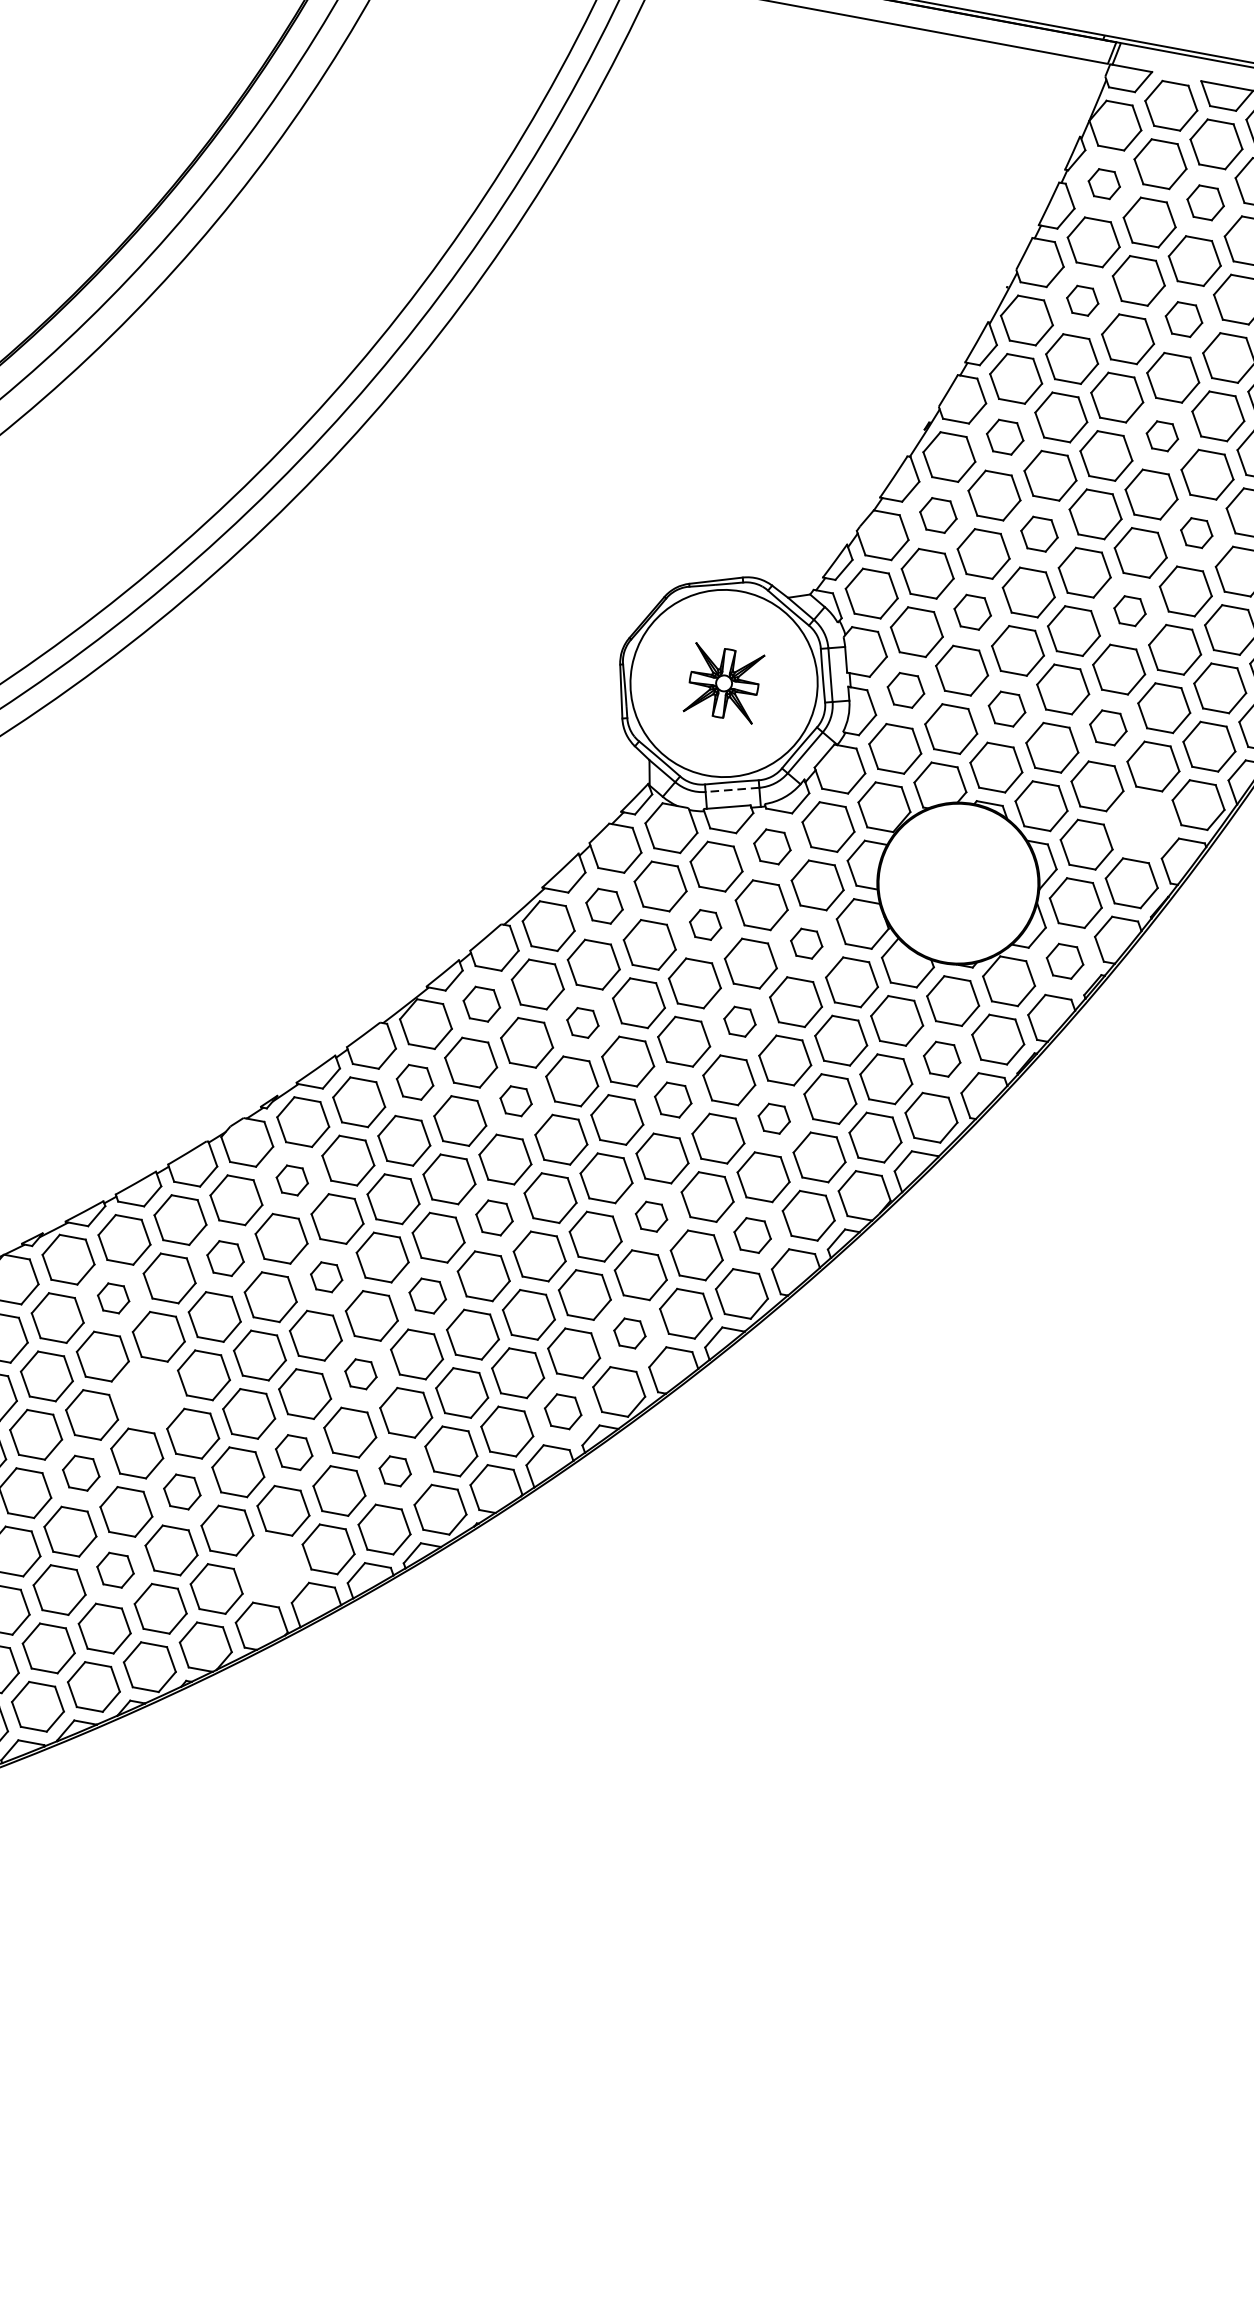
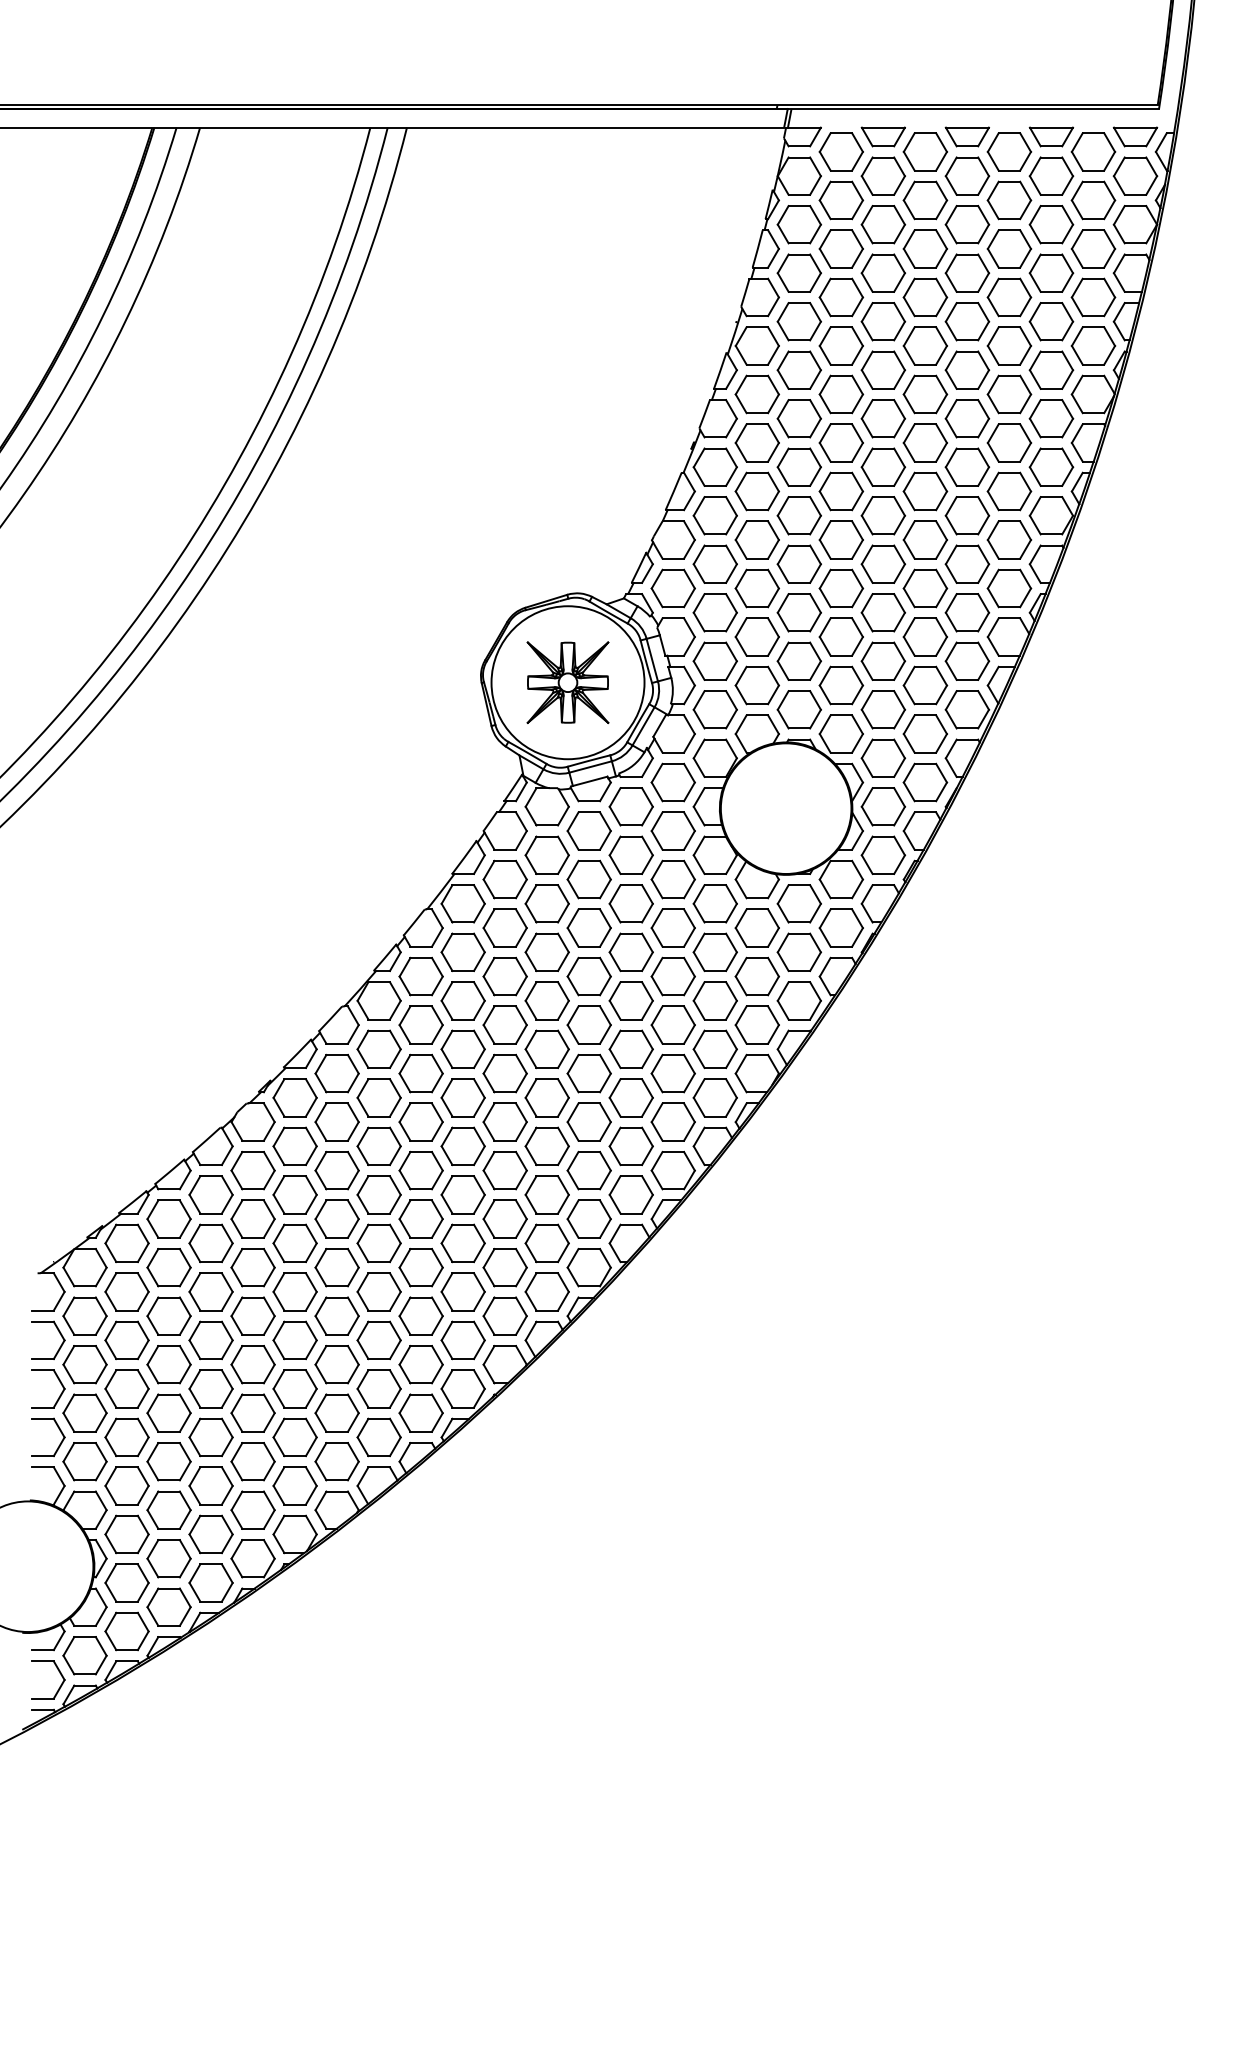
part: (1103, 183) -> (798, 224), size x1.67
part: (1205, 202) -> (883, 224), size x1.43
part: (1081, 300) -> (798, 321), size x1.67
part: (1184, 319) -> (883, 321), size x1.43
part: (1162, 435) -> (883, 418), size x1.67
part: (1004, 436) -> (756, 442), size x1.43
part: (937, 514) -> (714, 515), size x1.43
part: (1038, 533) -> (798, 515), size x1.43
part: (1196, 533) -> (925, 491), size x1.67
part: (1130, 610) -> (883, 563), size x1.67
part: (971, 612) -> (756, 588), size x1.43
part: (723, 683) -> (567, 682), size x1.43
part: (905, 689) -> (714, 660), size x1.43
part: (1006, 708) -> (798, 660), size x1.43
part: (1108, 727) -> (883, 660), size x1.43
line: (732, 790) -> (590, 767), dashed -> solid
part: (1141, 824) -> (924, 733), added
part: (771, 846) -> (630, 806), size x1.43
part: (603, 906) -> (504, 879), size x1.43
part: (704, 924) -> (588, 879), size x1.67
part: (805, 943) -> (672, 879), size x1.67
part: (1065, 960) -> (883, 854), size x1.43
part: (481, 1004) -> (420, 976), size x1.43
part: (739, 1020) -> (630, 951), size x1.67
part: (582, 1022) -> (504, 976), size x1.67
part: (941, 1058) -> (798, 951), size x1.43
part: (414, 1081) -> (378, 1048), size x1.43
part: (672, 1099) -> (588, 1024), size x1.43
part: (515, 1101) -> (462, 1049), size x1.67
part: (773, 1117) -> (672, 1024), size x1.67
part: (291, 1180) -> (294, 1146), size x1.67
part: (650, 1215) -> (588, 1121), size x1.67
part: (493, 1217) -> (462, 1146), size x1.43
part: (751, 1234) -> (672, 1121), size x1.43
part: (225, 1257) -> (252, 1218), size x1.43
part: (326, 1276) -> (336, 1218), size x1.67
part: (427, 1295) -> (420, 1218), size x1.43
part: (113, 1297) -> (168, 1267), size x1.67
part: (629, 1332) -> (588, 1218), size x1.67
part: (360, 1373) -> (378, 1291), size x1.67
part: (147, 1395) -> (210, 1340), added
part: (562, 1411) -> (546, 1291), size x1.43
part: (293, 1452) -> (336, 1364), size x1.43
part: (394, 1470) -> (420, 1364), size x1.67
part: (80, 1472) -> (168, 1412), size x1.43
part: (181, 1491) -> (252, 1412), size x1.43
part: (271, 1568) -> (336, 1461), added
part: (114, 1569) -> (210, 1485), size x1.43

